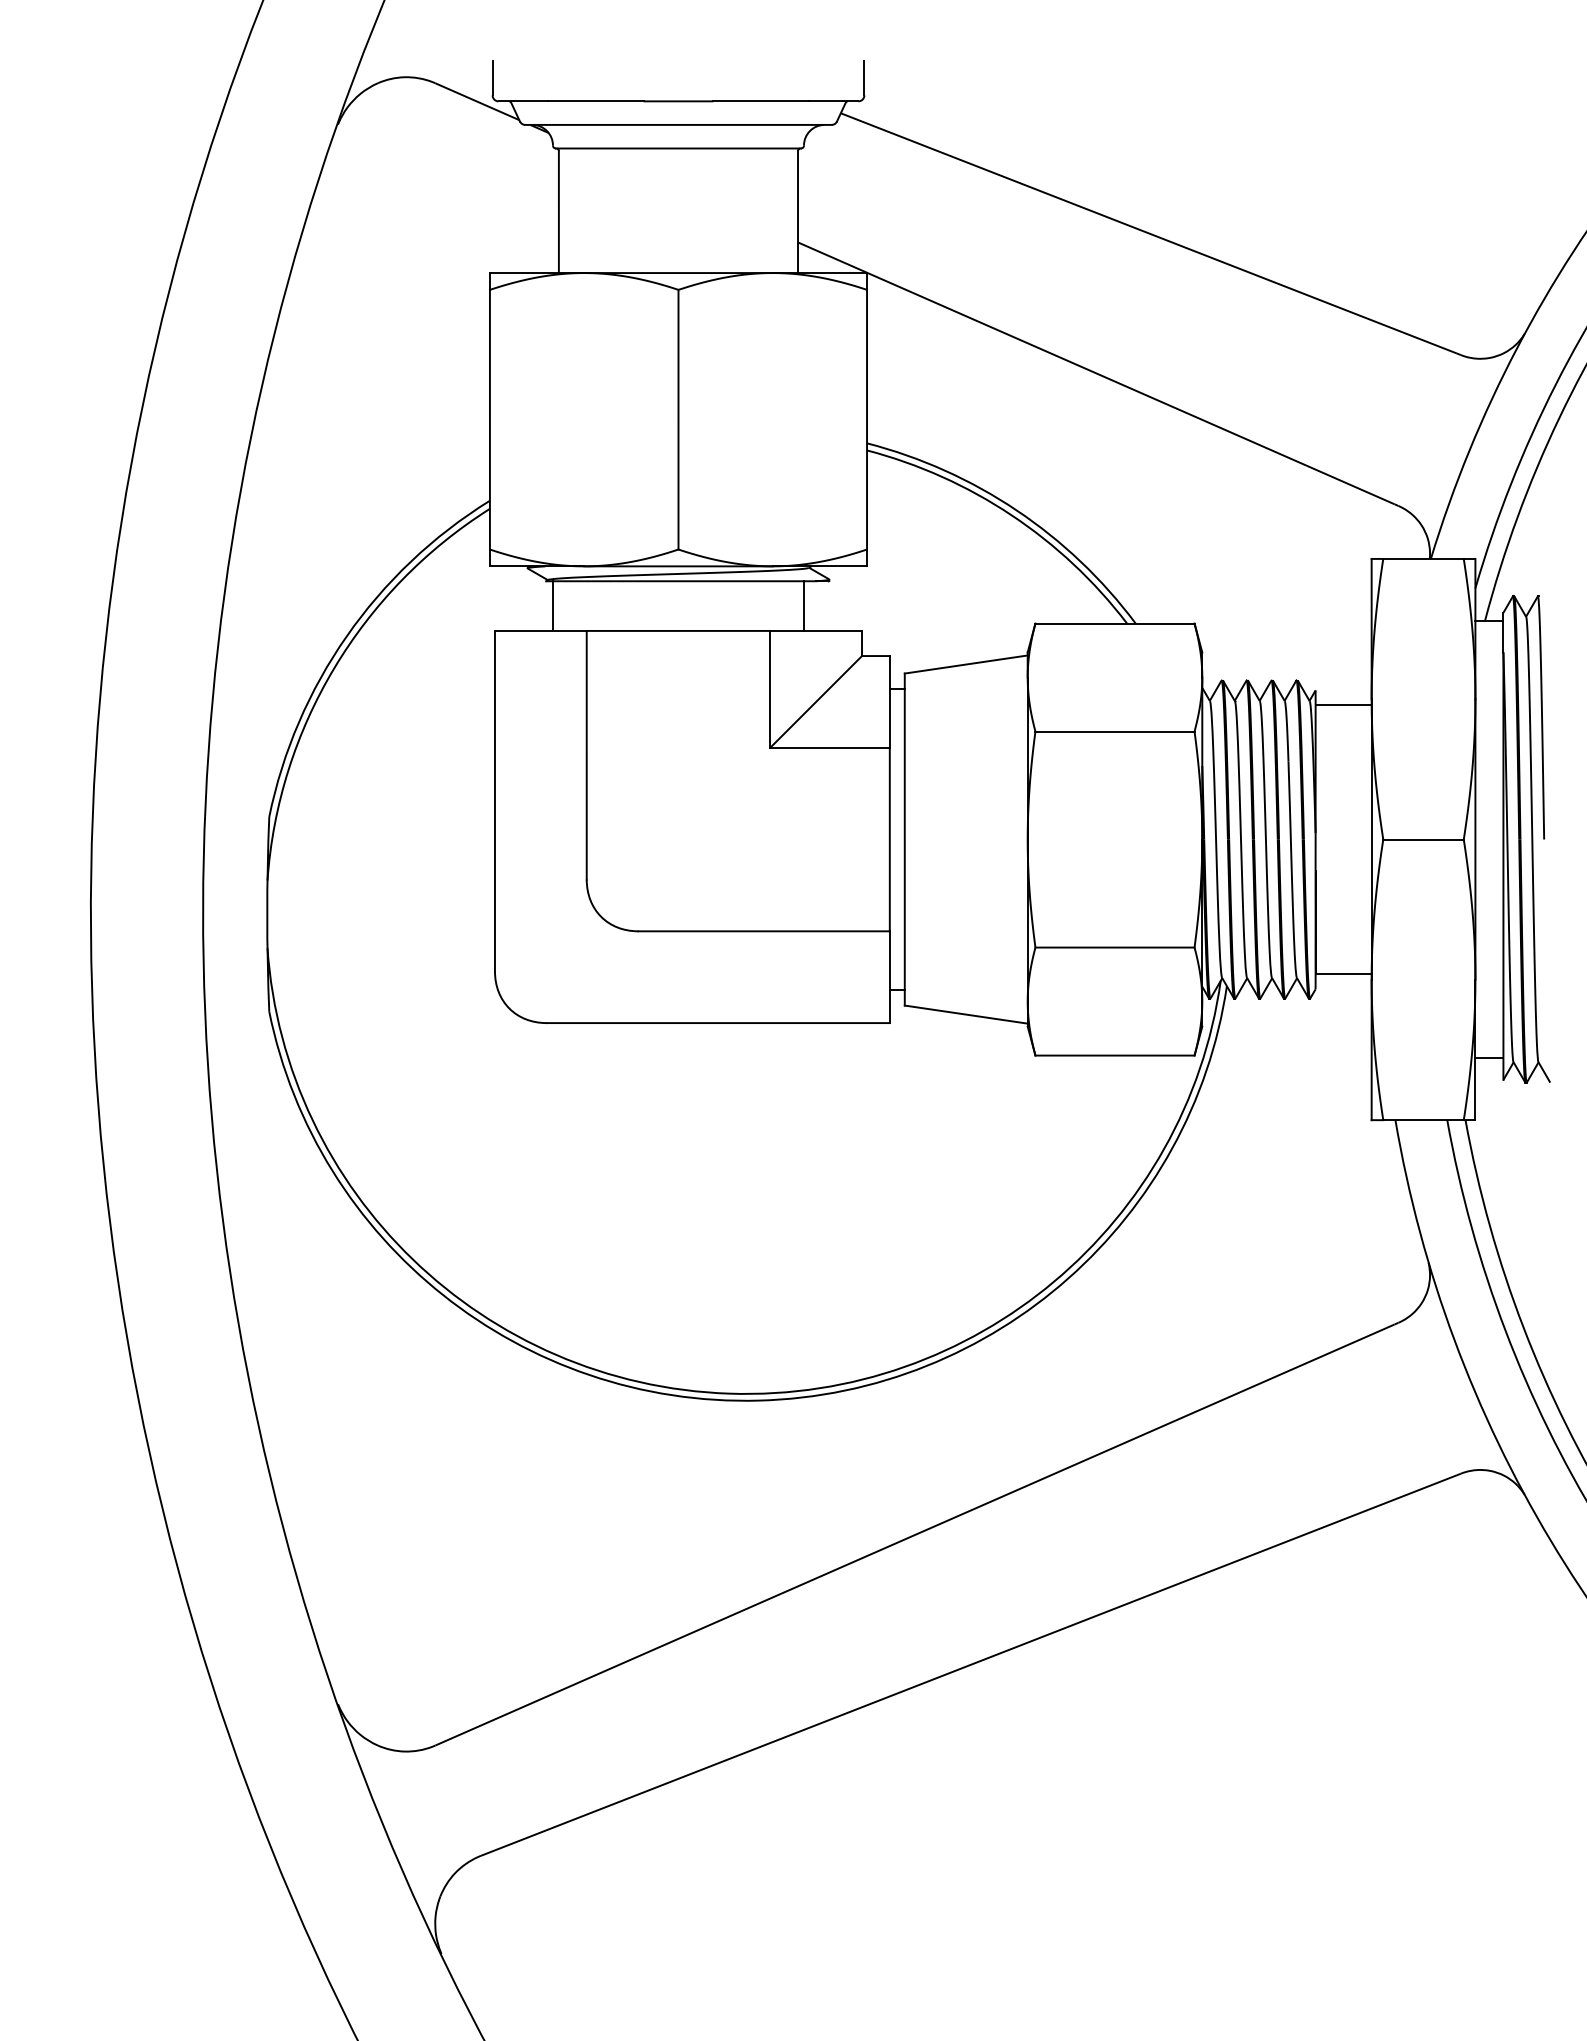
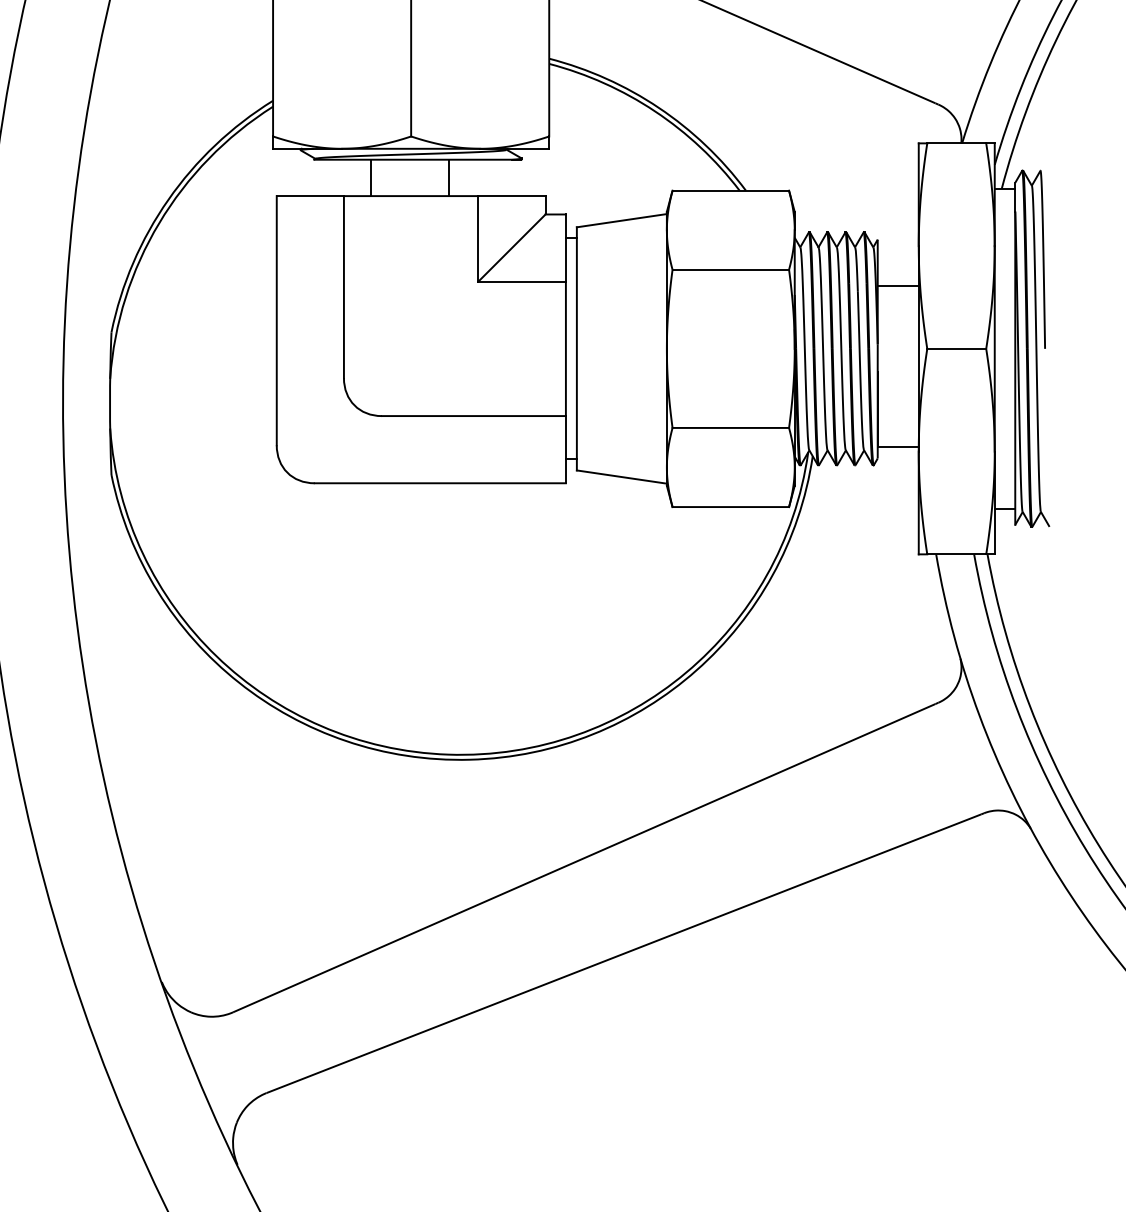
line: (552, 605) -> (370, 177), moved
line: (804, 605) -> (448, 177), moved
line: (1343, 705) -> (898, 285), moved

